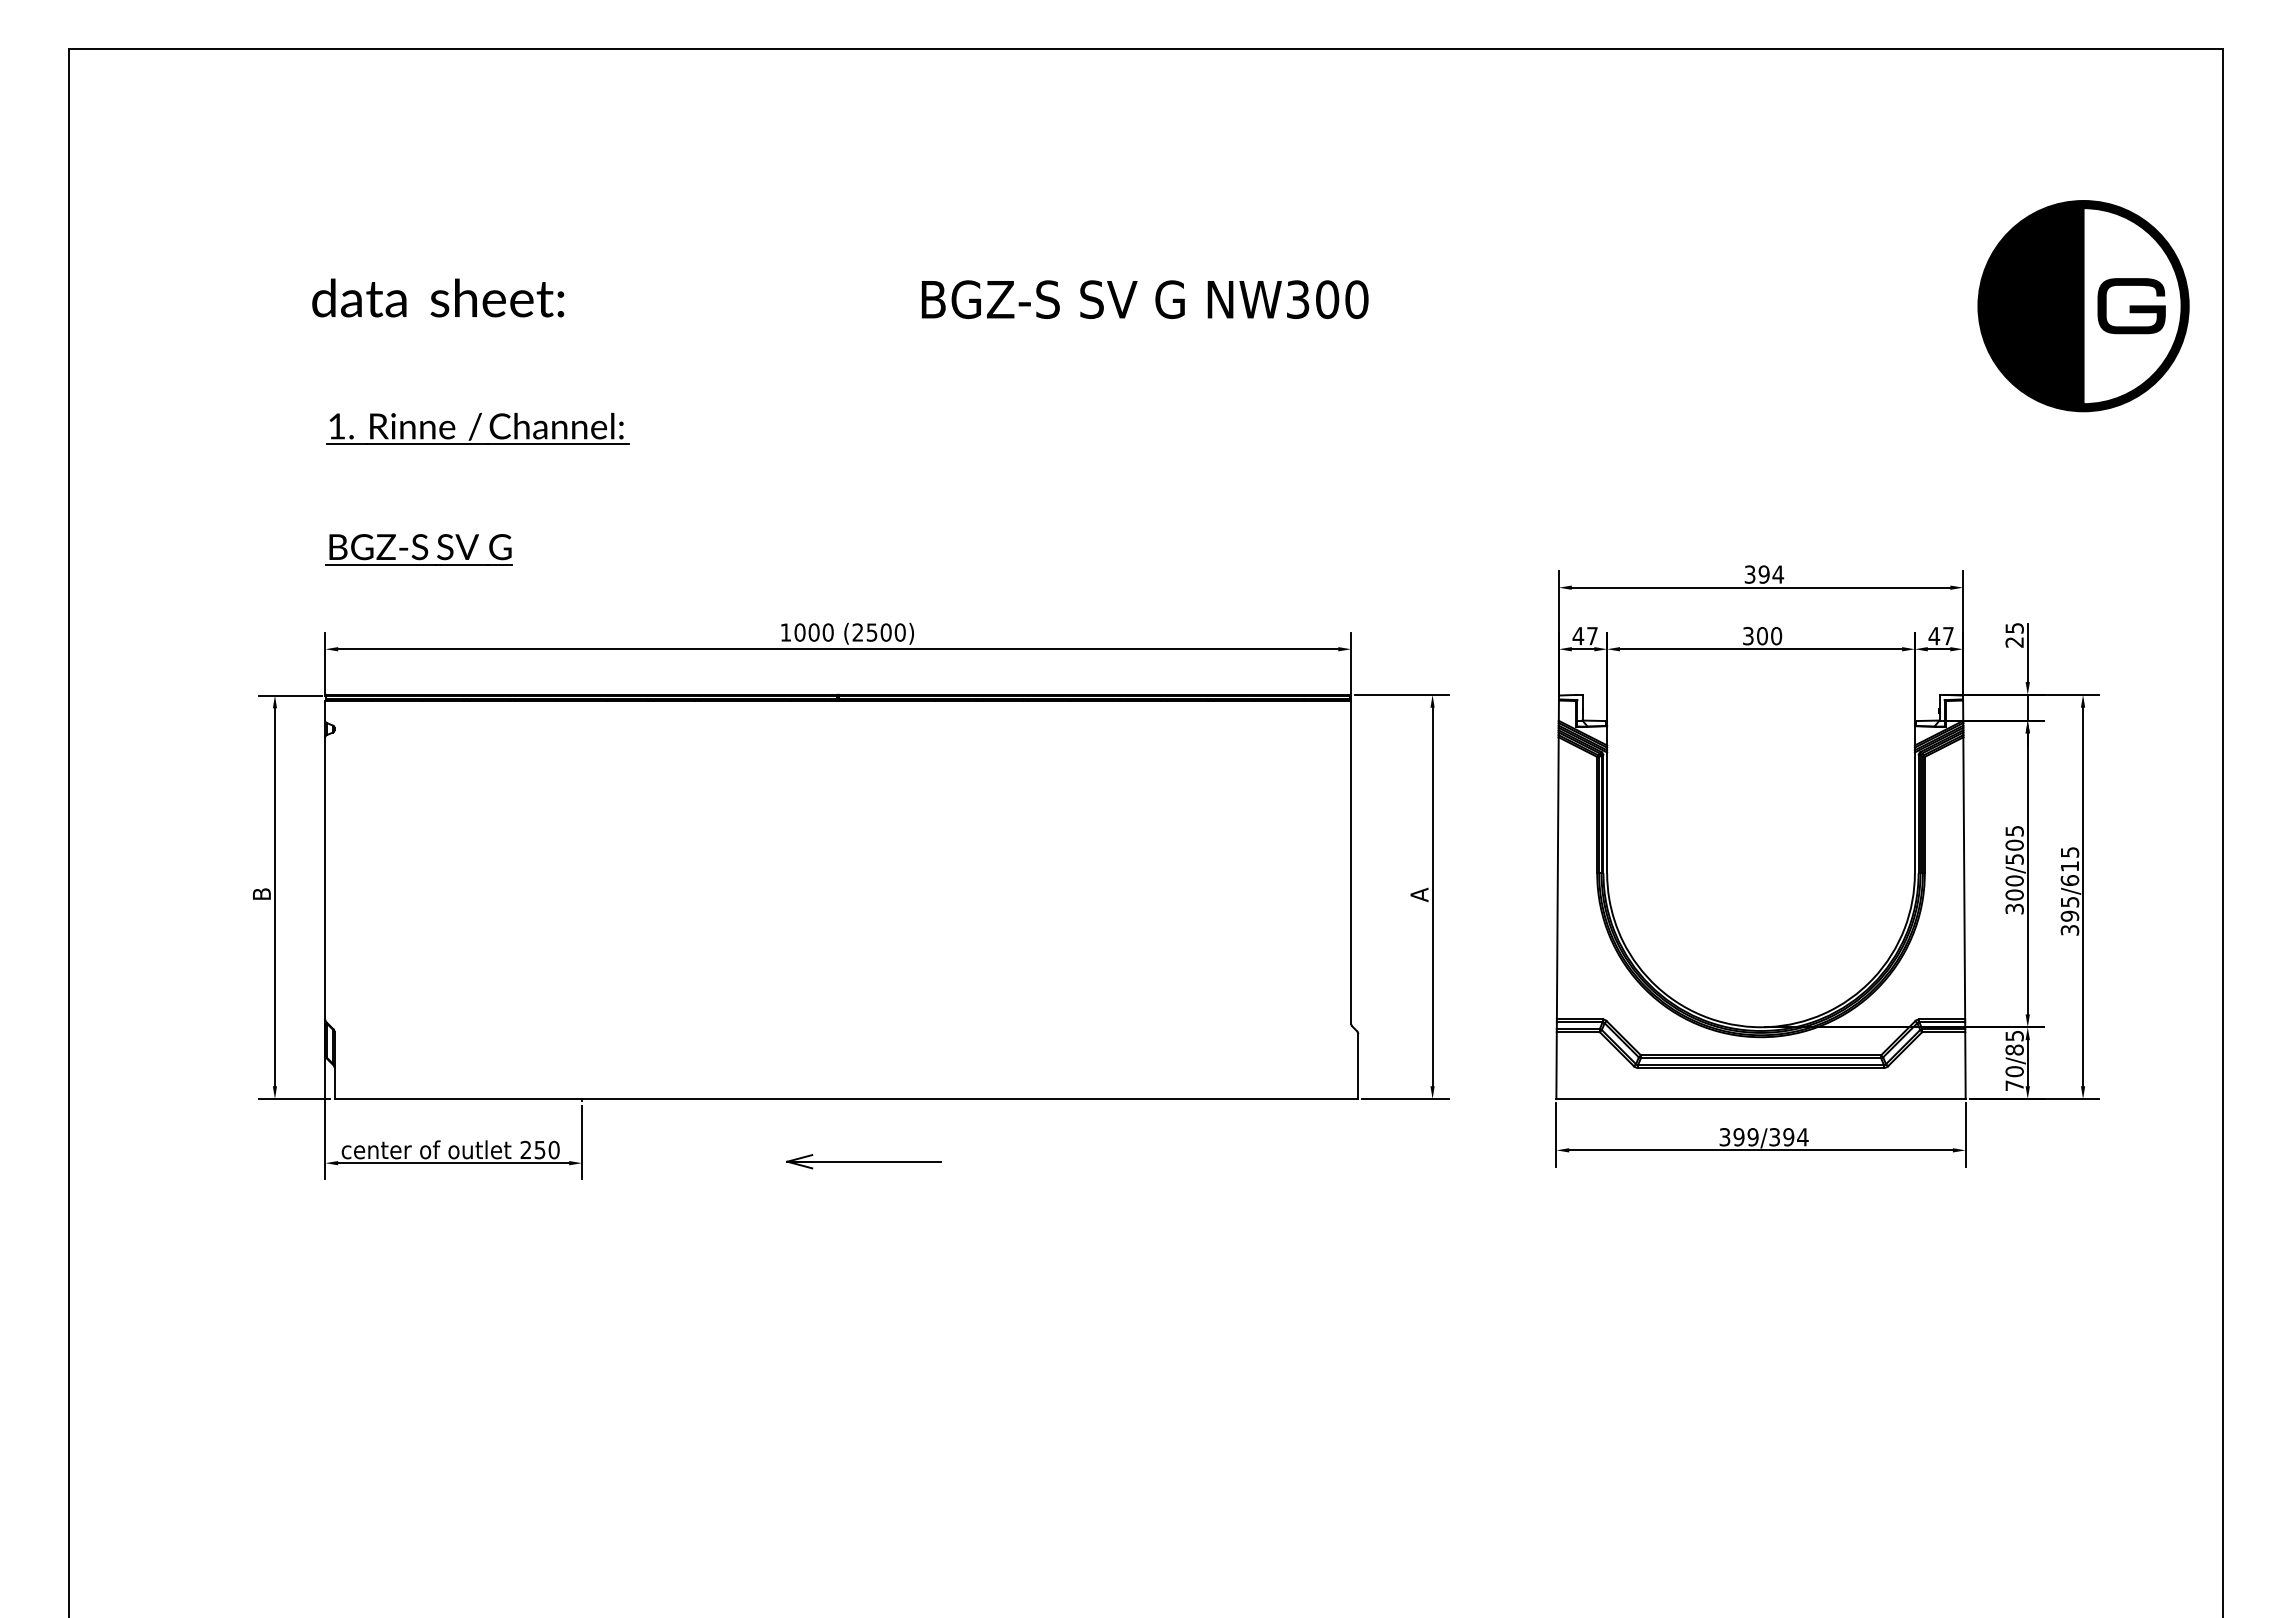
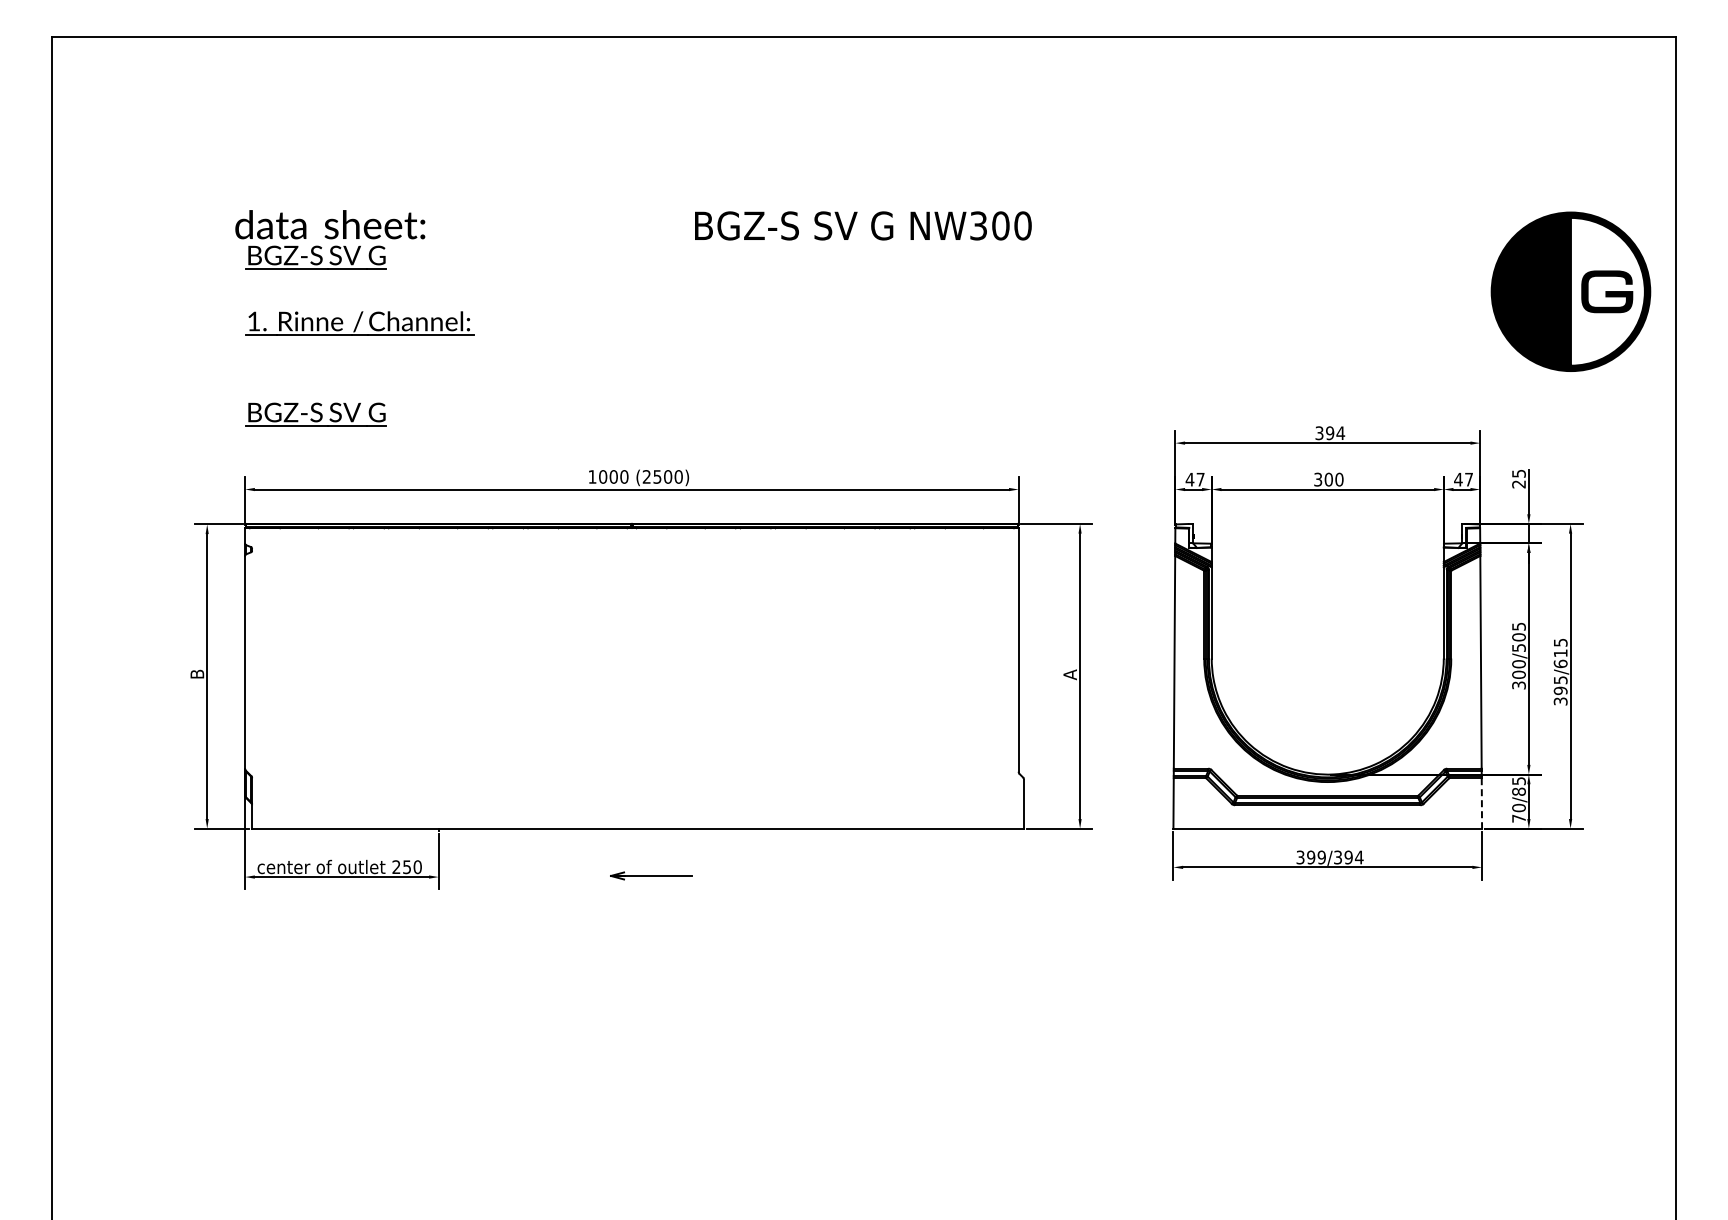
part: (2082, 305) -> (1570, 291), moved
part: (418, 341) -> (315, 257), added
line: (1964, 1065) -> (1481, 803), solid -> dashed
part: (864, 1161) -> (651, 875), size x0.7

